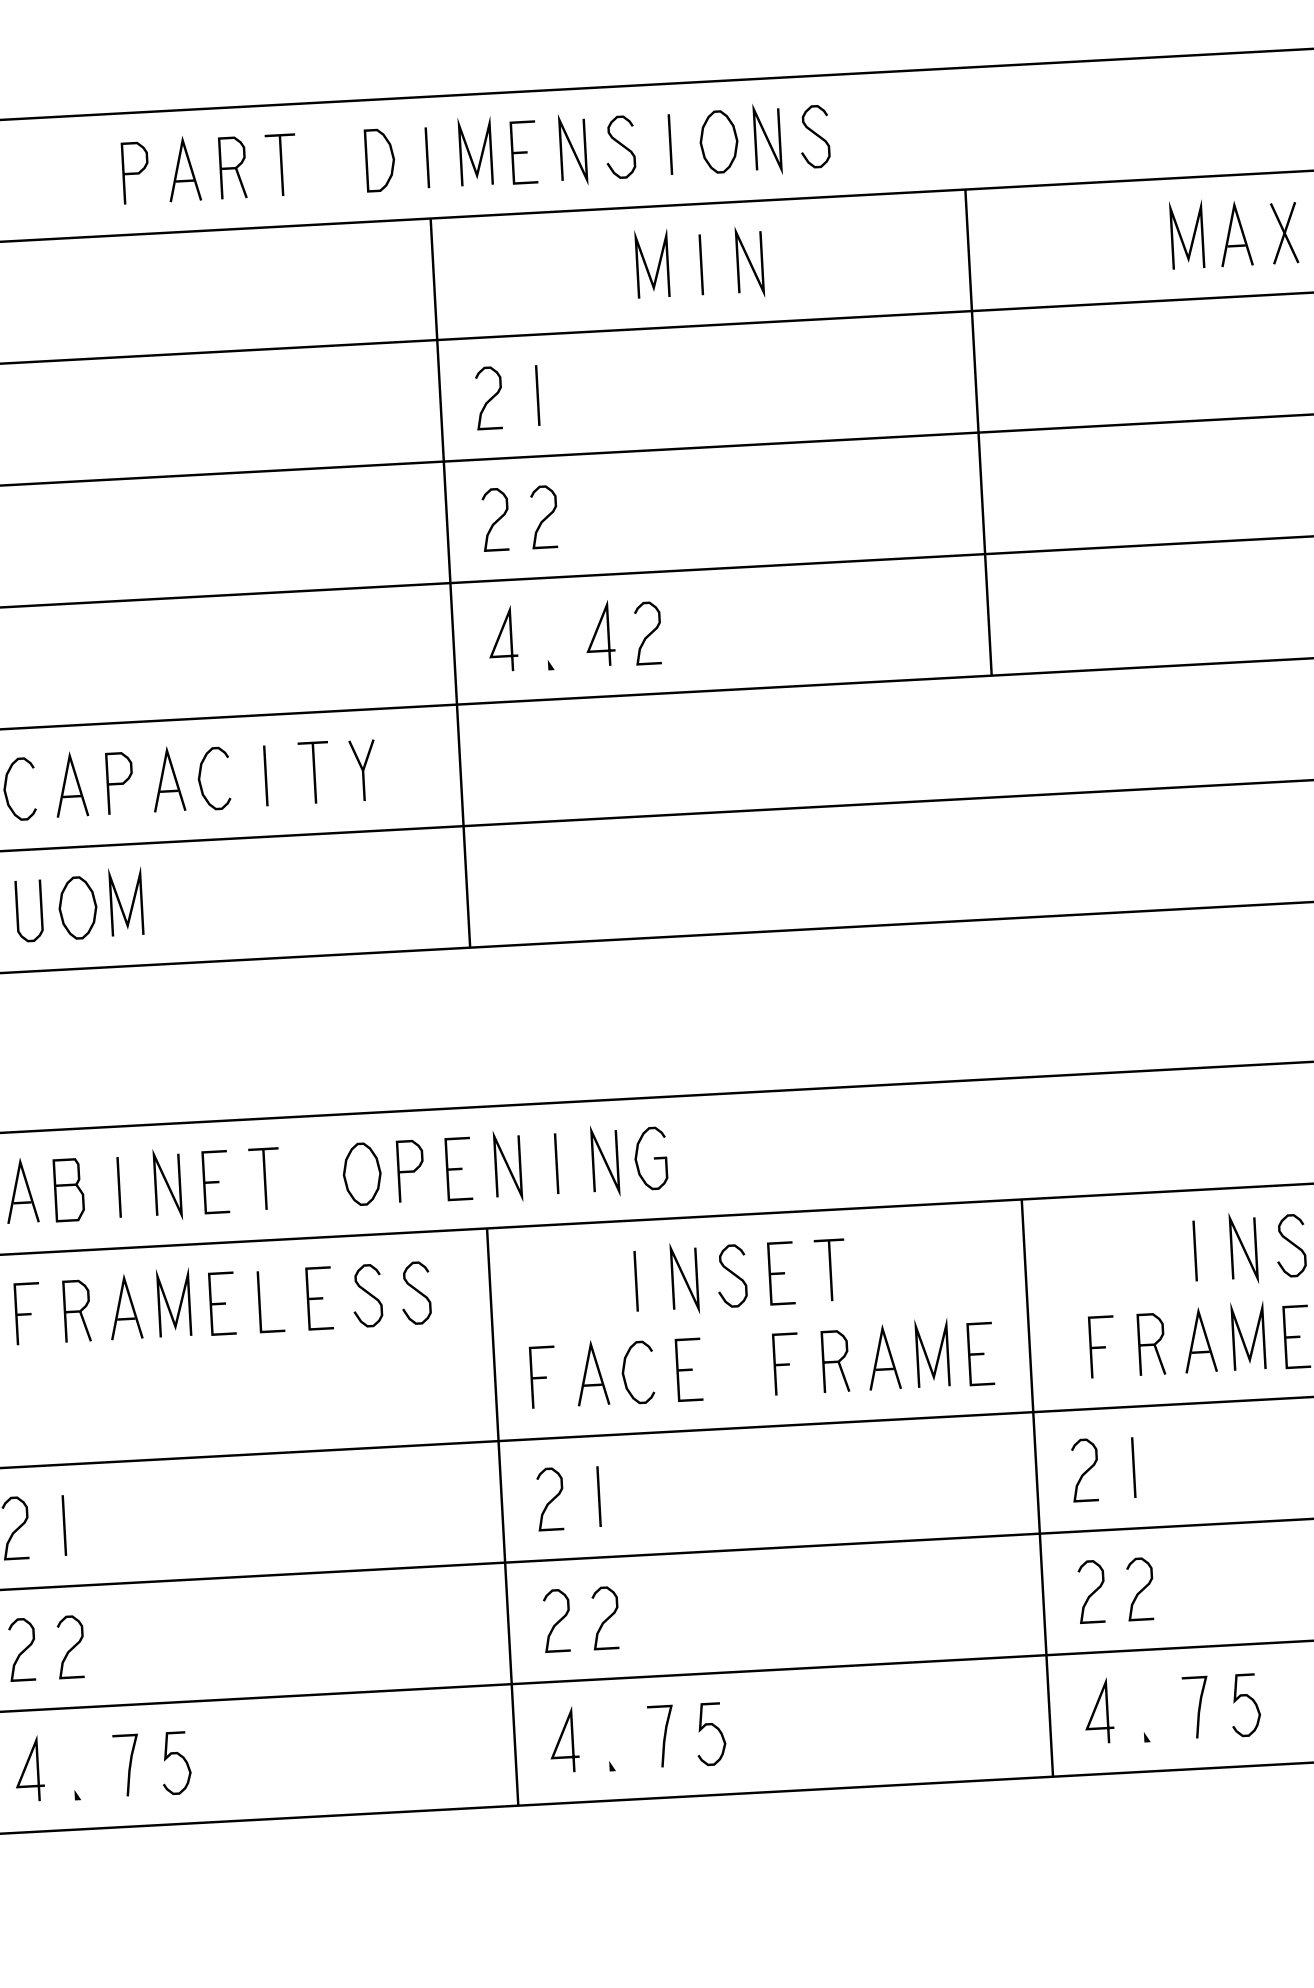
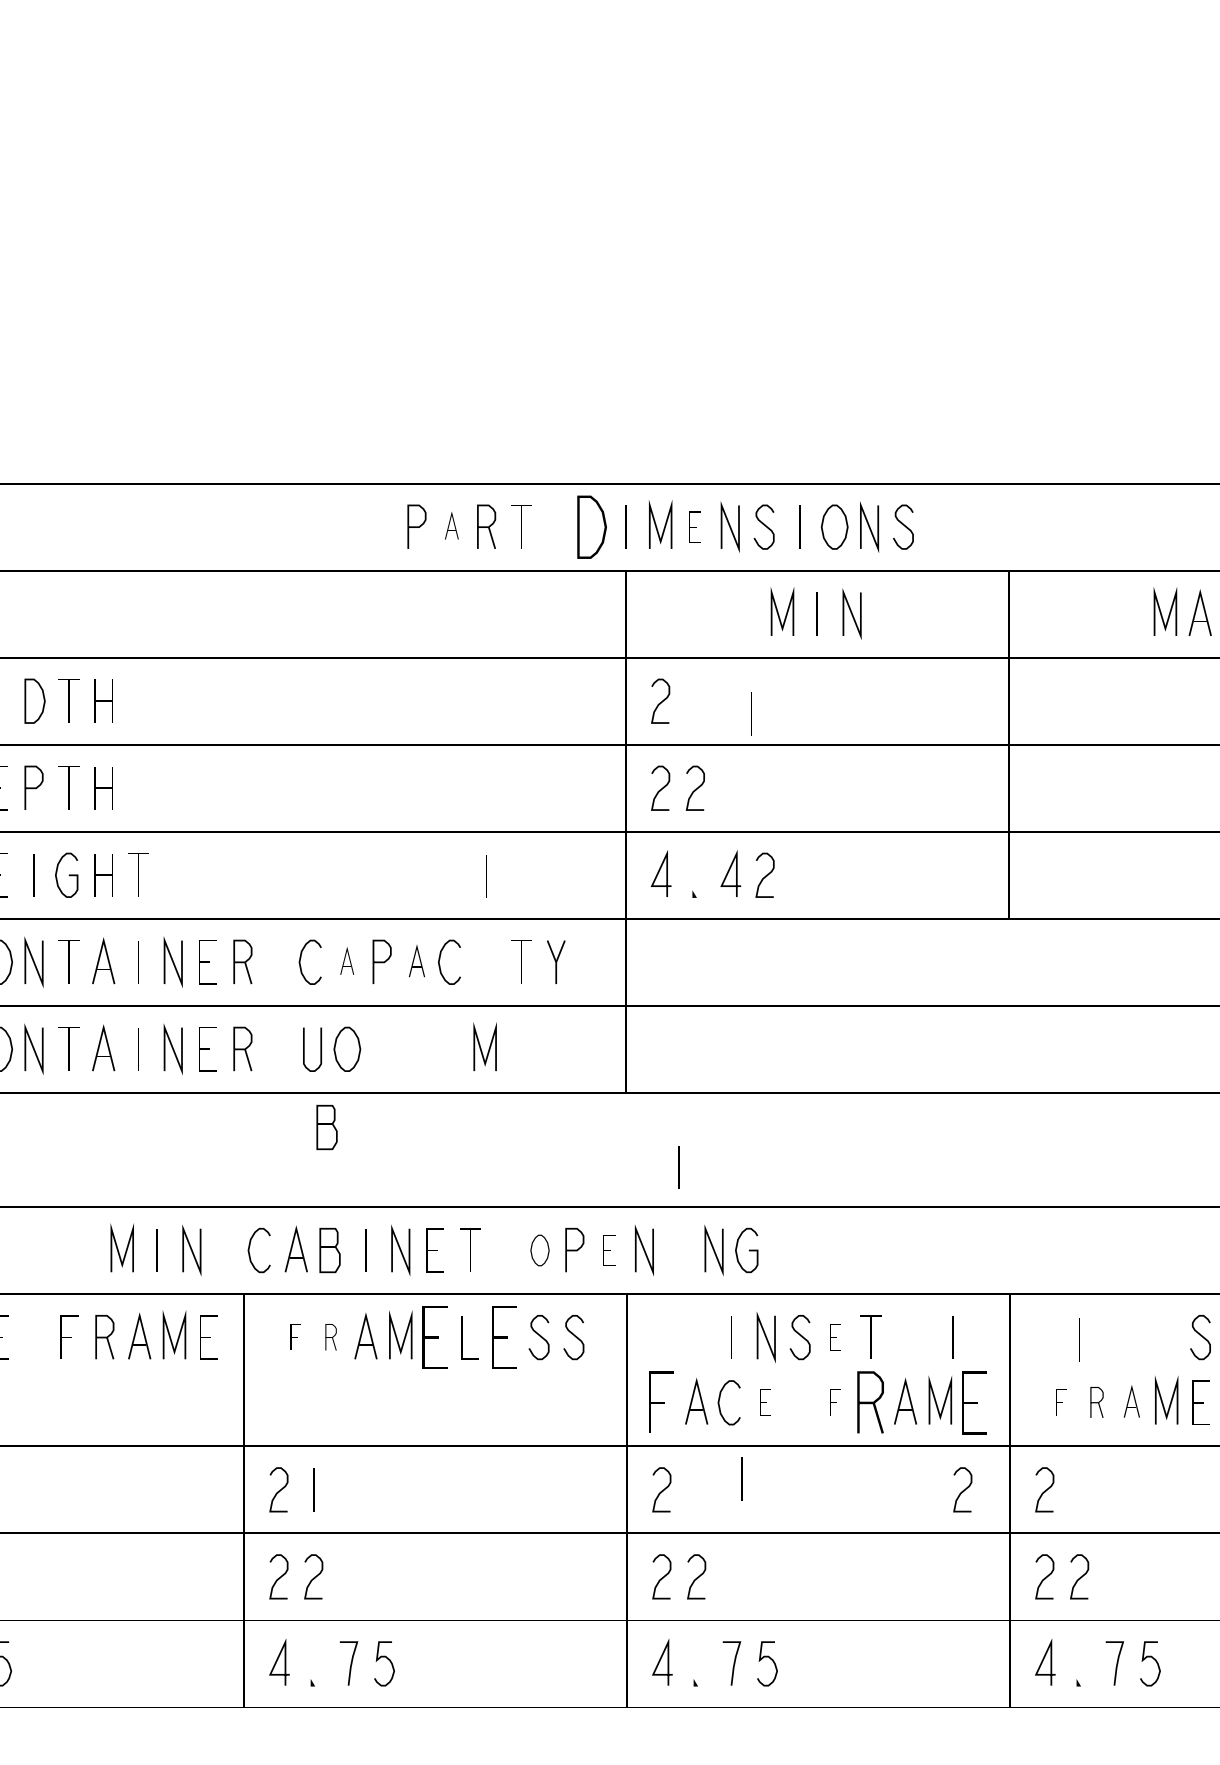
part: (523, 153) -> (694, 527), size x0.7
part: (379, 159) -> (591, 526), size x1.4
part: (183, 168) -> (451, 525), size x0.6
line: (537, 394) -> (751, 713), moved
line: (265, 776) -> (486, 876), moved
part: (167, 778) -> (416, 960), size x0.7
part: (70, 783) -> (346, 960), size x0.6
line: (121, 903) -> (481, 1047), moved
part: (54, 1018) -> (326, 1127), added
line: (555, 1163) -> (678, 1167), moved
part: (457, 1169) -> (608, 1250), size x0.7
part: (361, 1174) -> (539, 1250), size x0.7
line: (1243, 1248) -> (1166, 1337), removed
line: (1194, 1251) -> (952, 1337), moved
part: (781, 1273) -> (835, 1337), size x0.6
part: (319, 1298) -> (504, 1337), size x1.4
part: (221, 1303) -> (434, 1337), size x1.4
part: (76, 1311) -> (330, 1337), size x0.6
part: (27, 1312) -> (295, 1336), size x0.6
part: (1199, 1340) -> (1131, 1401), size x0.7
part: (1150, 1344) -> (1096, 1402), size x0.7
part: (1101, 1347) -> (1061, 1402), size x0.6
part: (980, 1353) -> (974, 1402), size x1.4
part: (835, 1361) -> (870, 1402), size x1.4
part: (786, 1364) -> (835, 1402), size x0.6
part: (688, 1369) -> (765, 1402), size x0.6
part: (543, 1377) -> (661, 1402), size x1.4
line: (1133, 1467) -> (1079, 1339), moved
curve: (971, 1475) -> (963, 1489), added
line: (598, 1496) -> (741, 1478), moved

